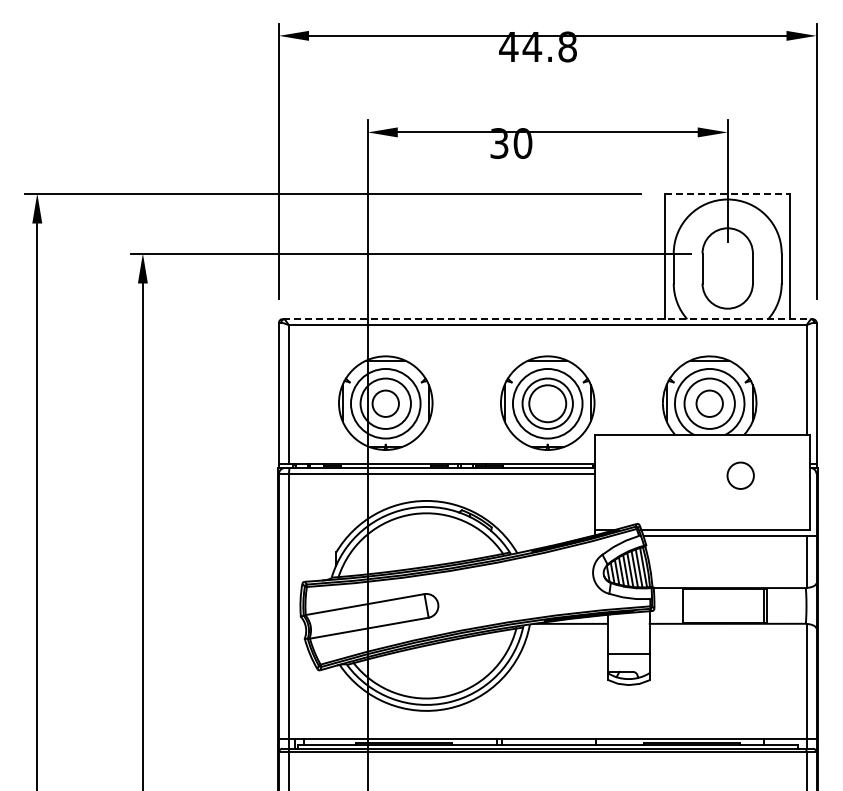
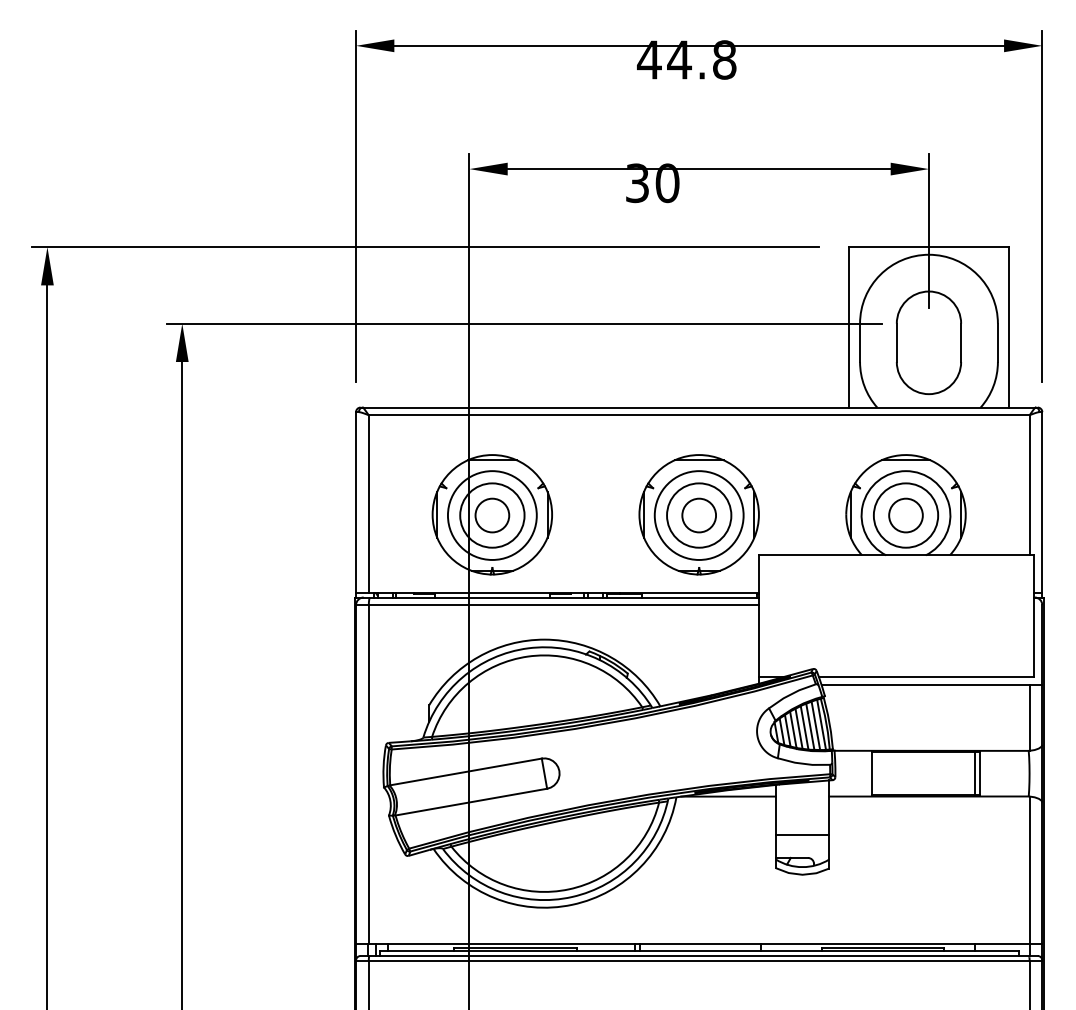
line: (728, 193) -> (929, 247), dashed -> solid
line: (548, 319) -> (700, 407), dashed -> solid
circle: (547, 403) -> (698, 515), size x0.71
circle: (740, 475) -> (945, 607), removed

